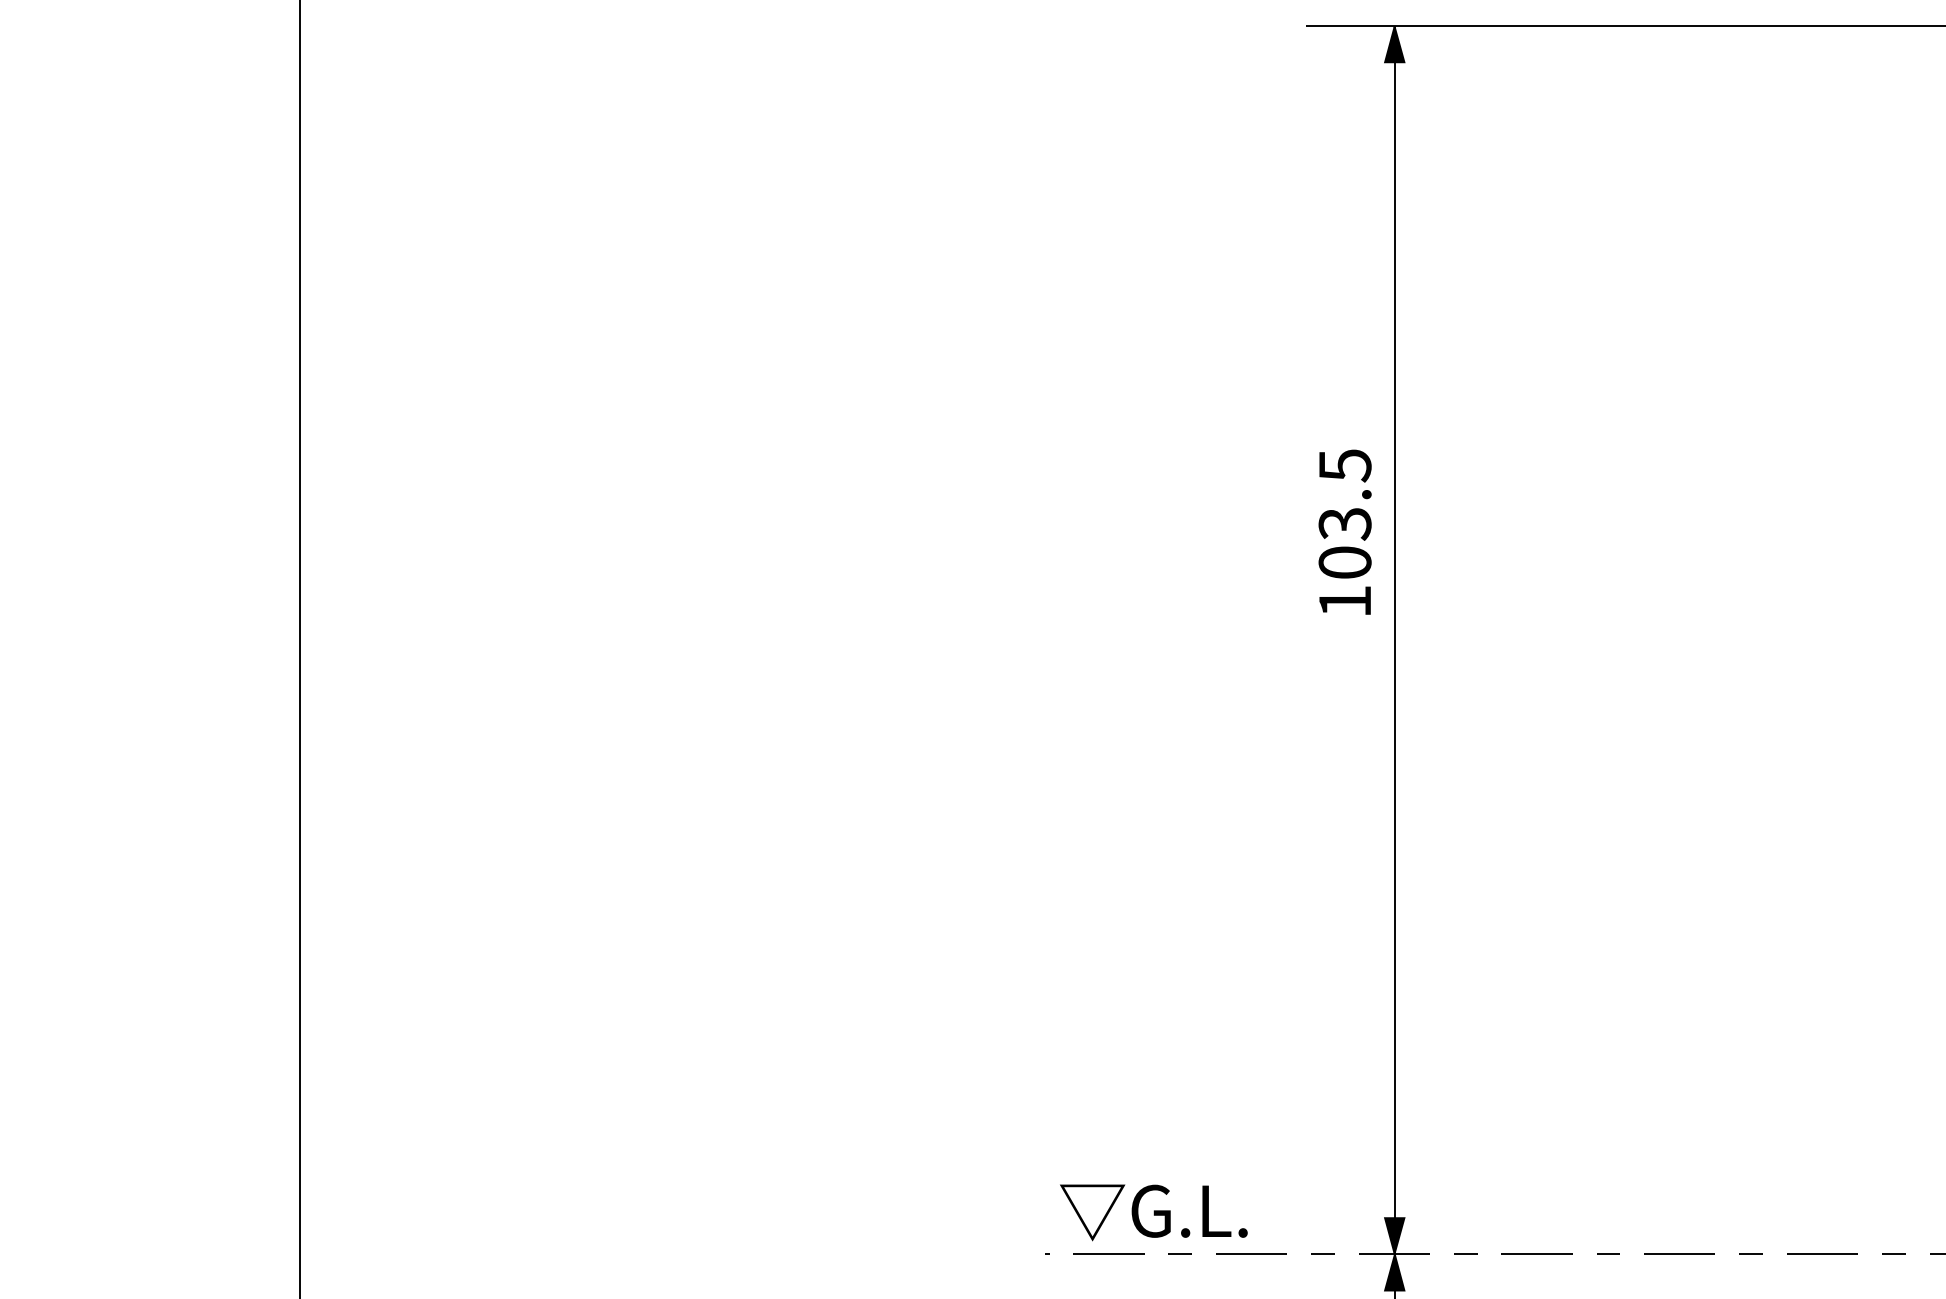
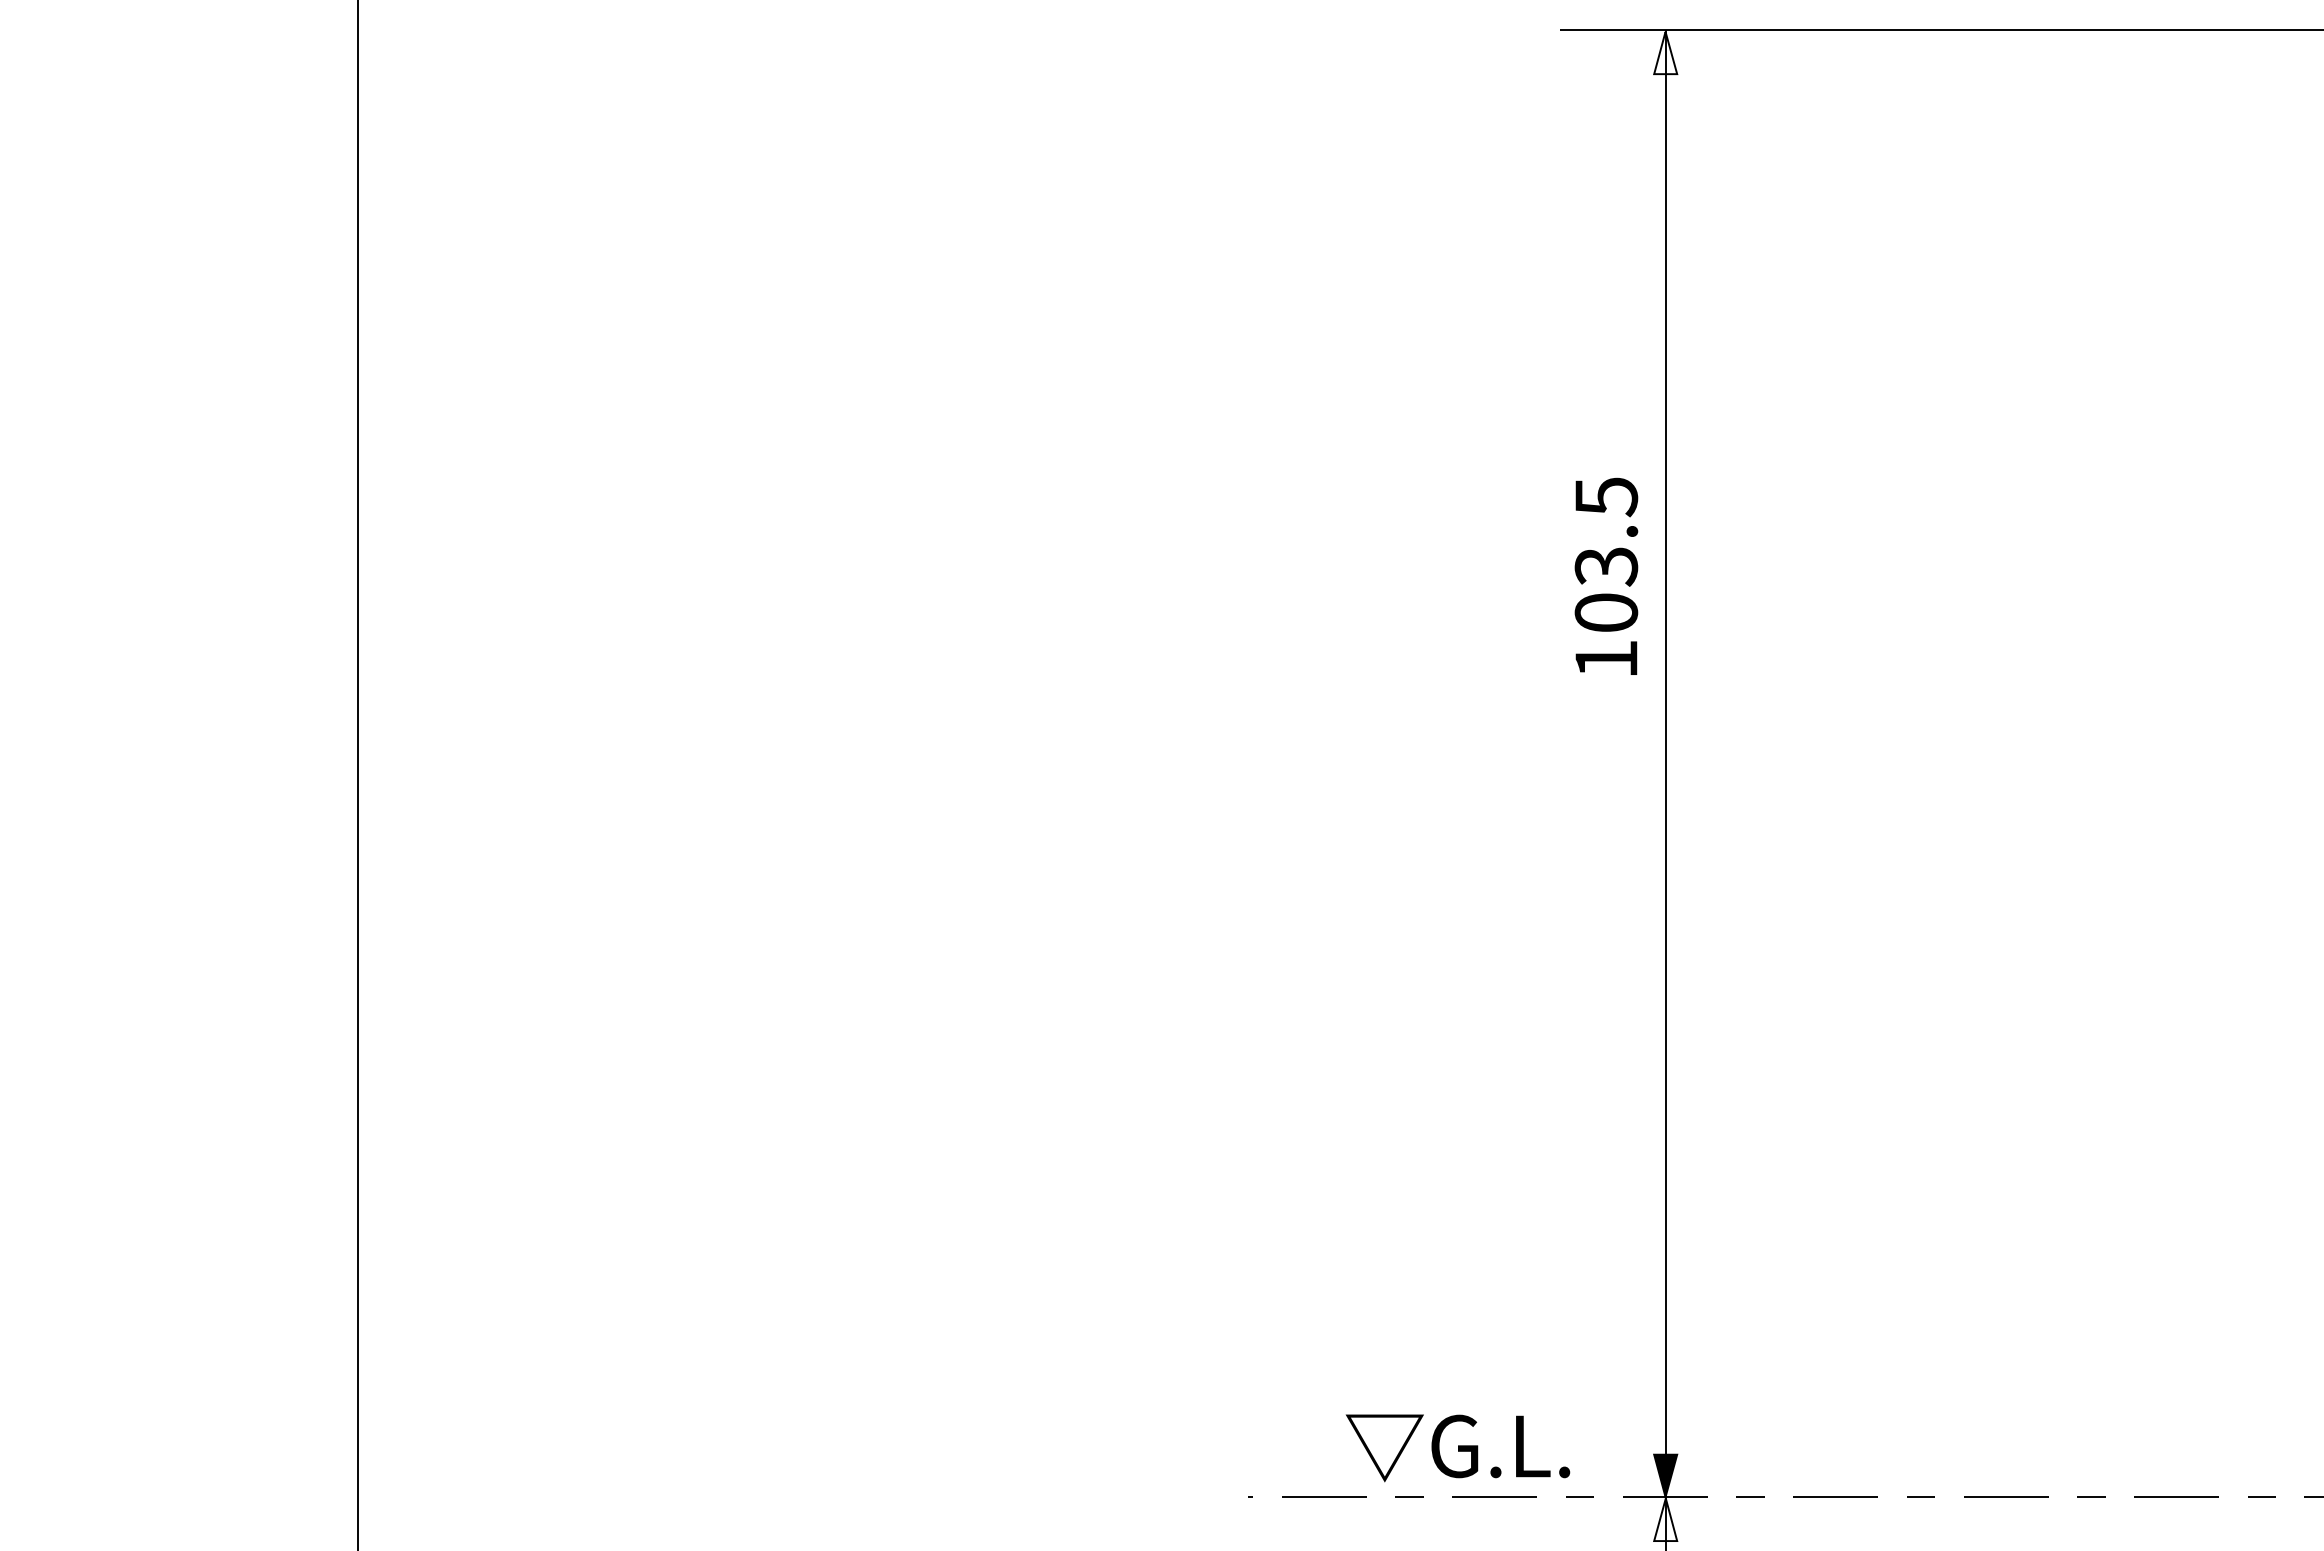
fill: (1394, 44) -> (1665, 52), removed
text: (1345, 531) -> (1606, 575), moved
text: (1153, 1213) -> (1457, 1448), moved
fill: (1394, 1272) -> (1665, 1519), removed

